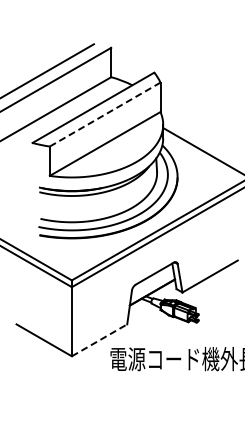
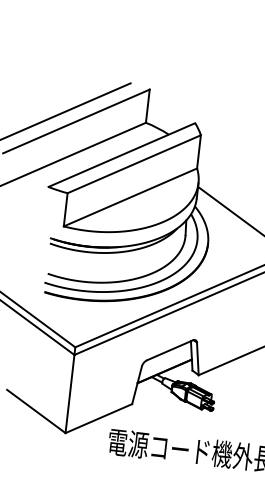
line: (105, 114) -> (134, 164), dashed -> solid
line: (99, 340) -> (98, 418), dashed -> solid

